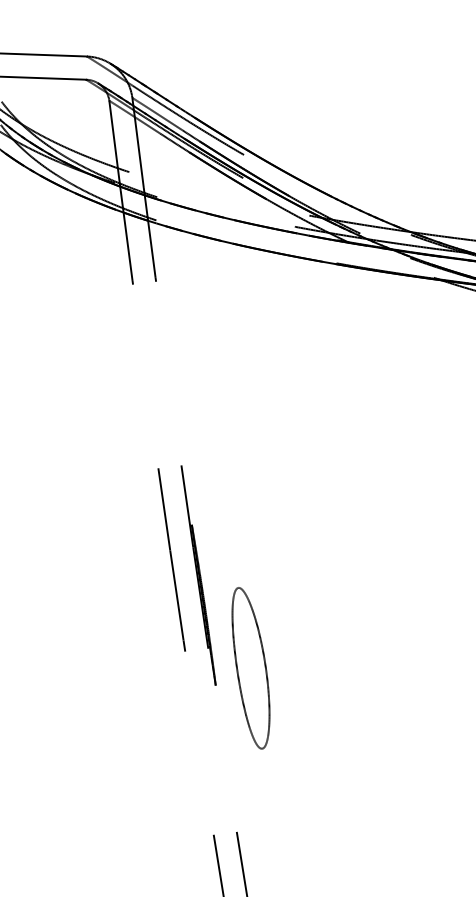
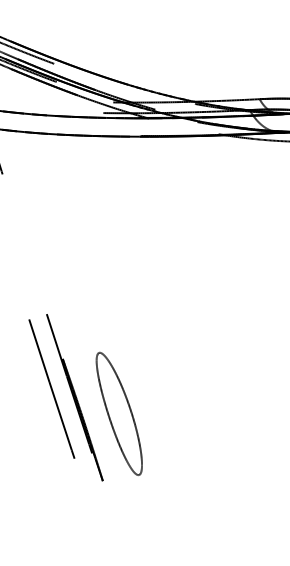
part: (250, 668) -> (119, 414), moved

